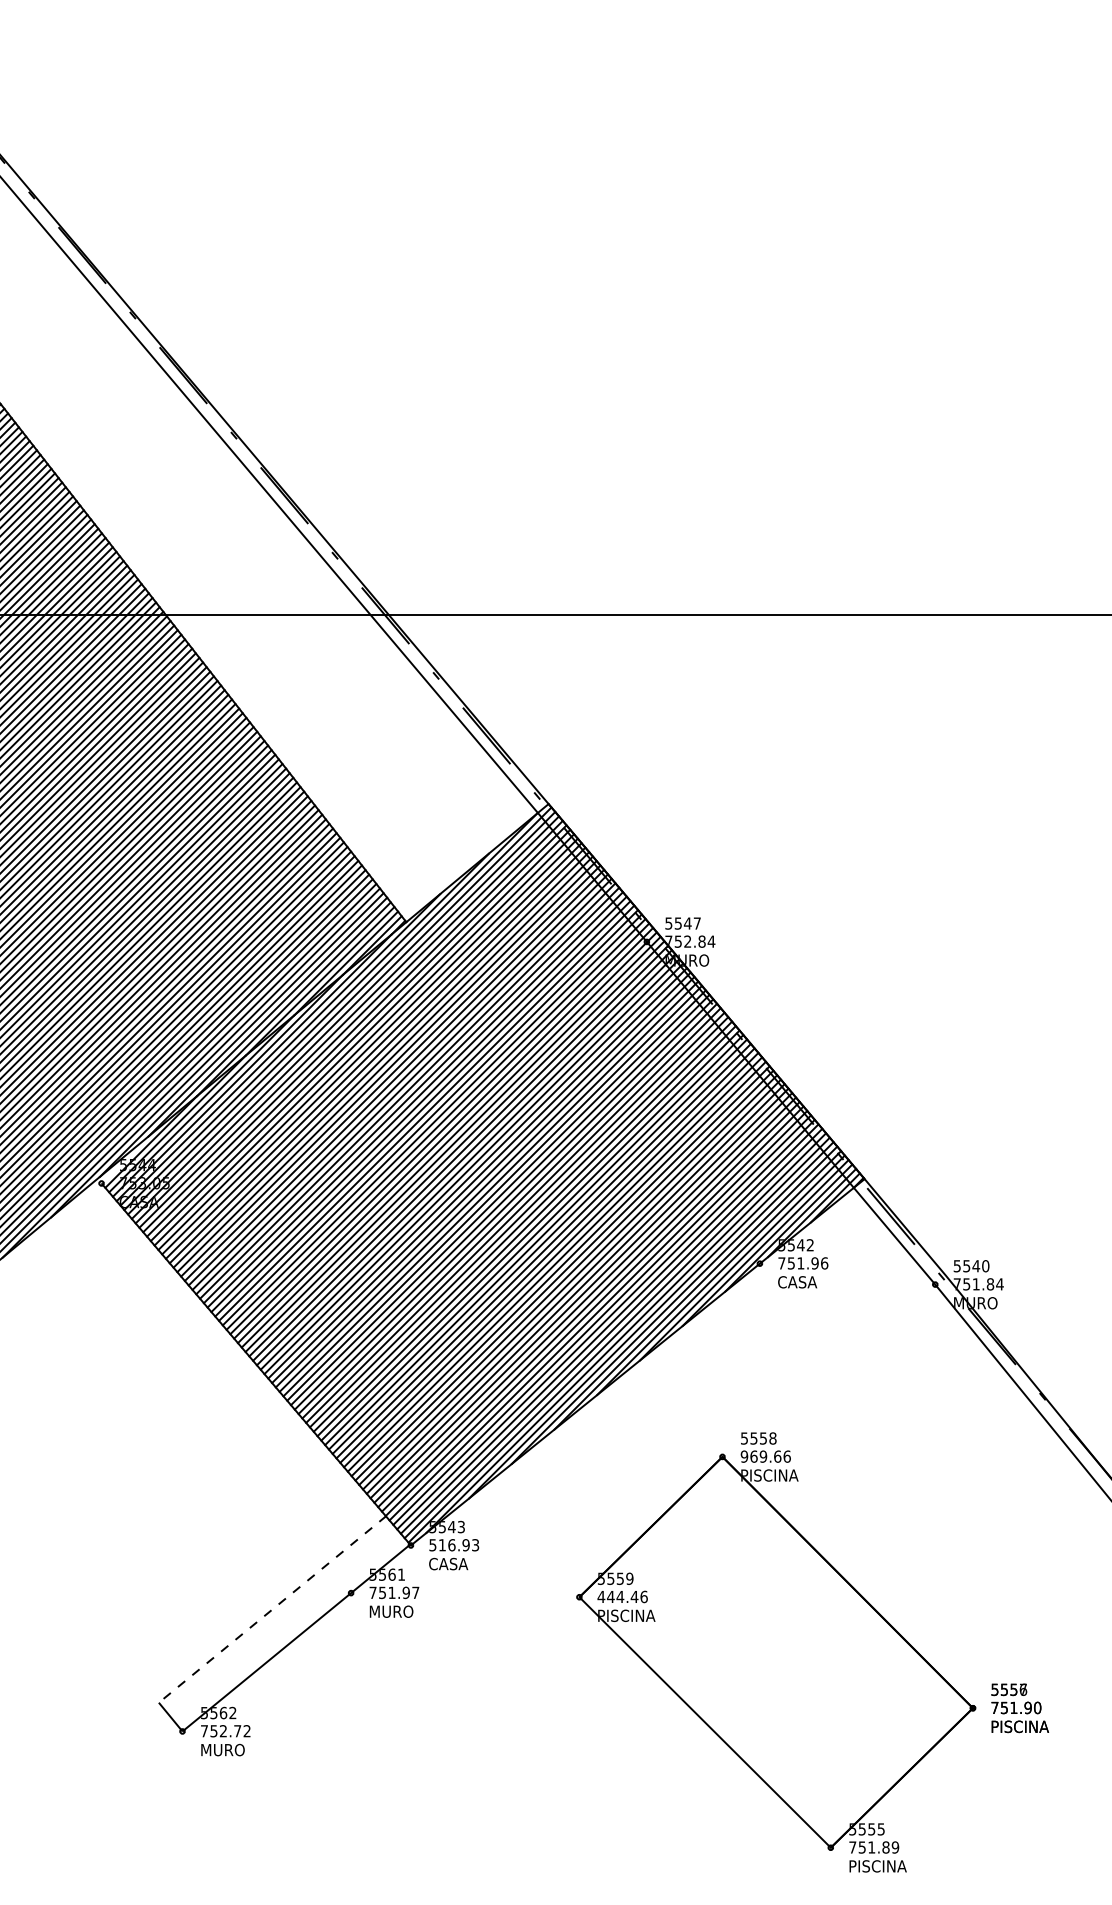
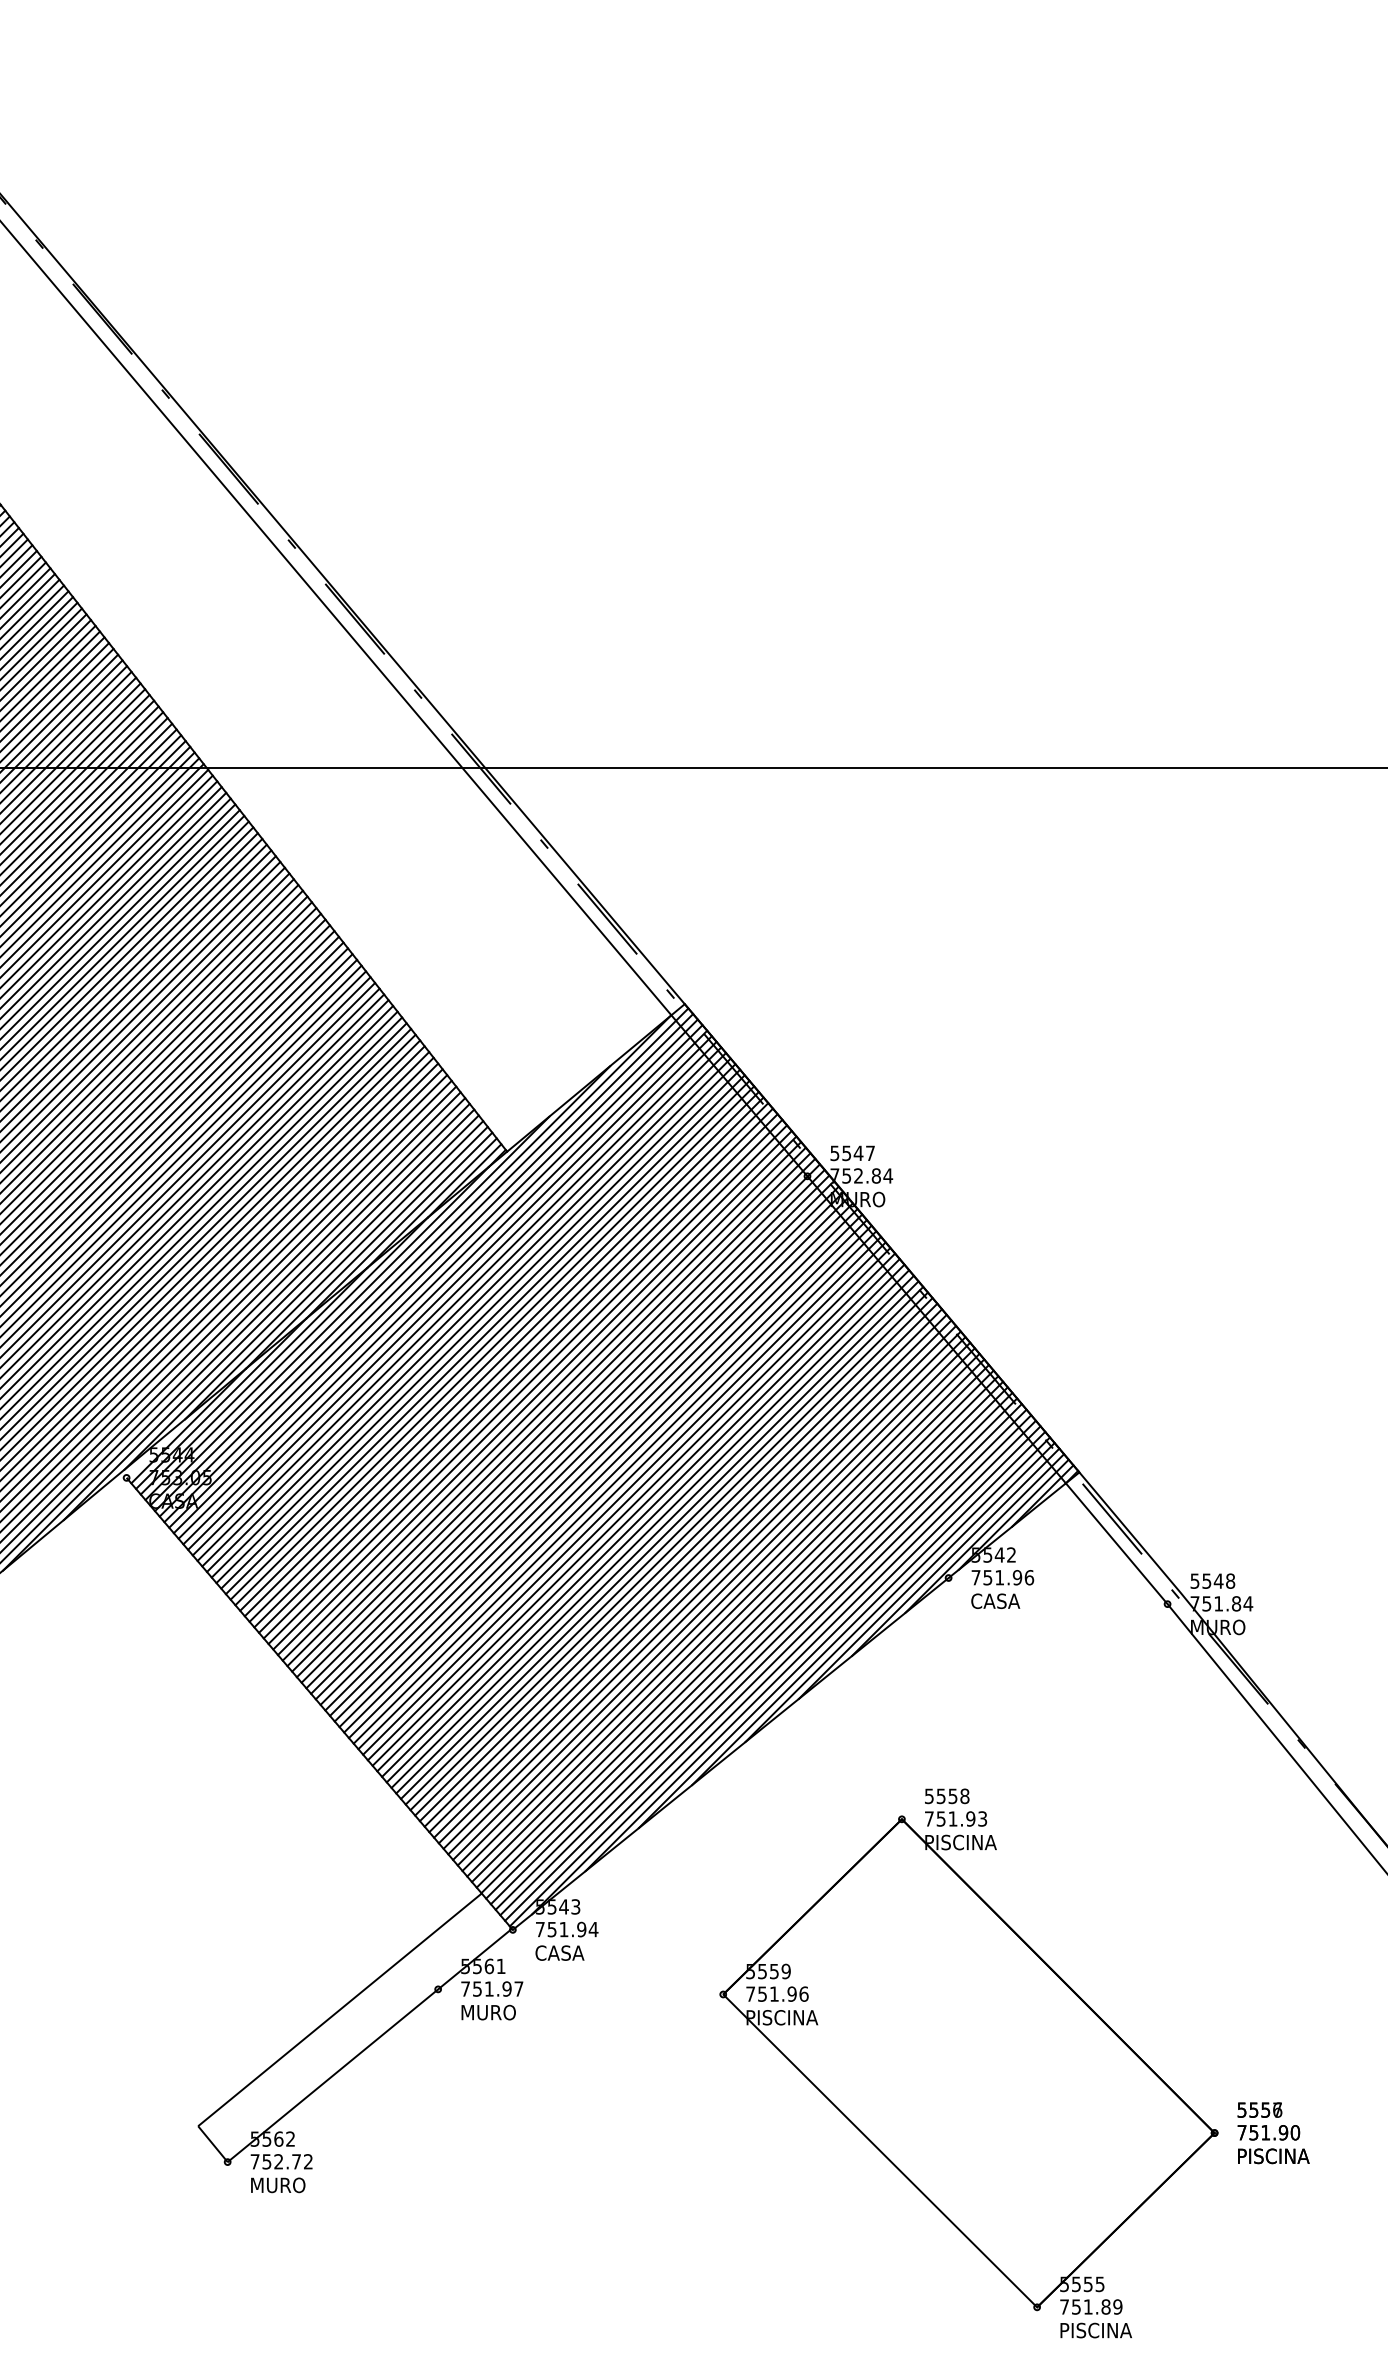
text: (985, 1265) -> (1230, 1580), 5540 -> 5548
text: (765, 1456) -> (955, 1818), 969.66 -> 751.93
text: (453, 1545) -> (566, 1929), 516.93 -> 751.94
text: (618, 1596) -> (771, 1993), 444.46 -> 751.96
line: (272, 1609) -> (340, 2009), dashed -> solid

